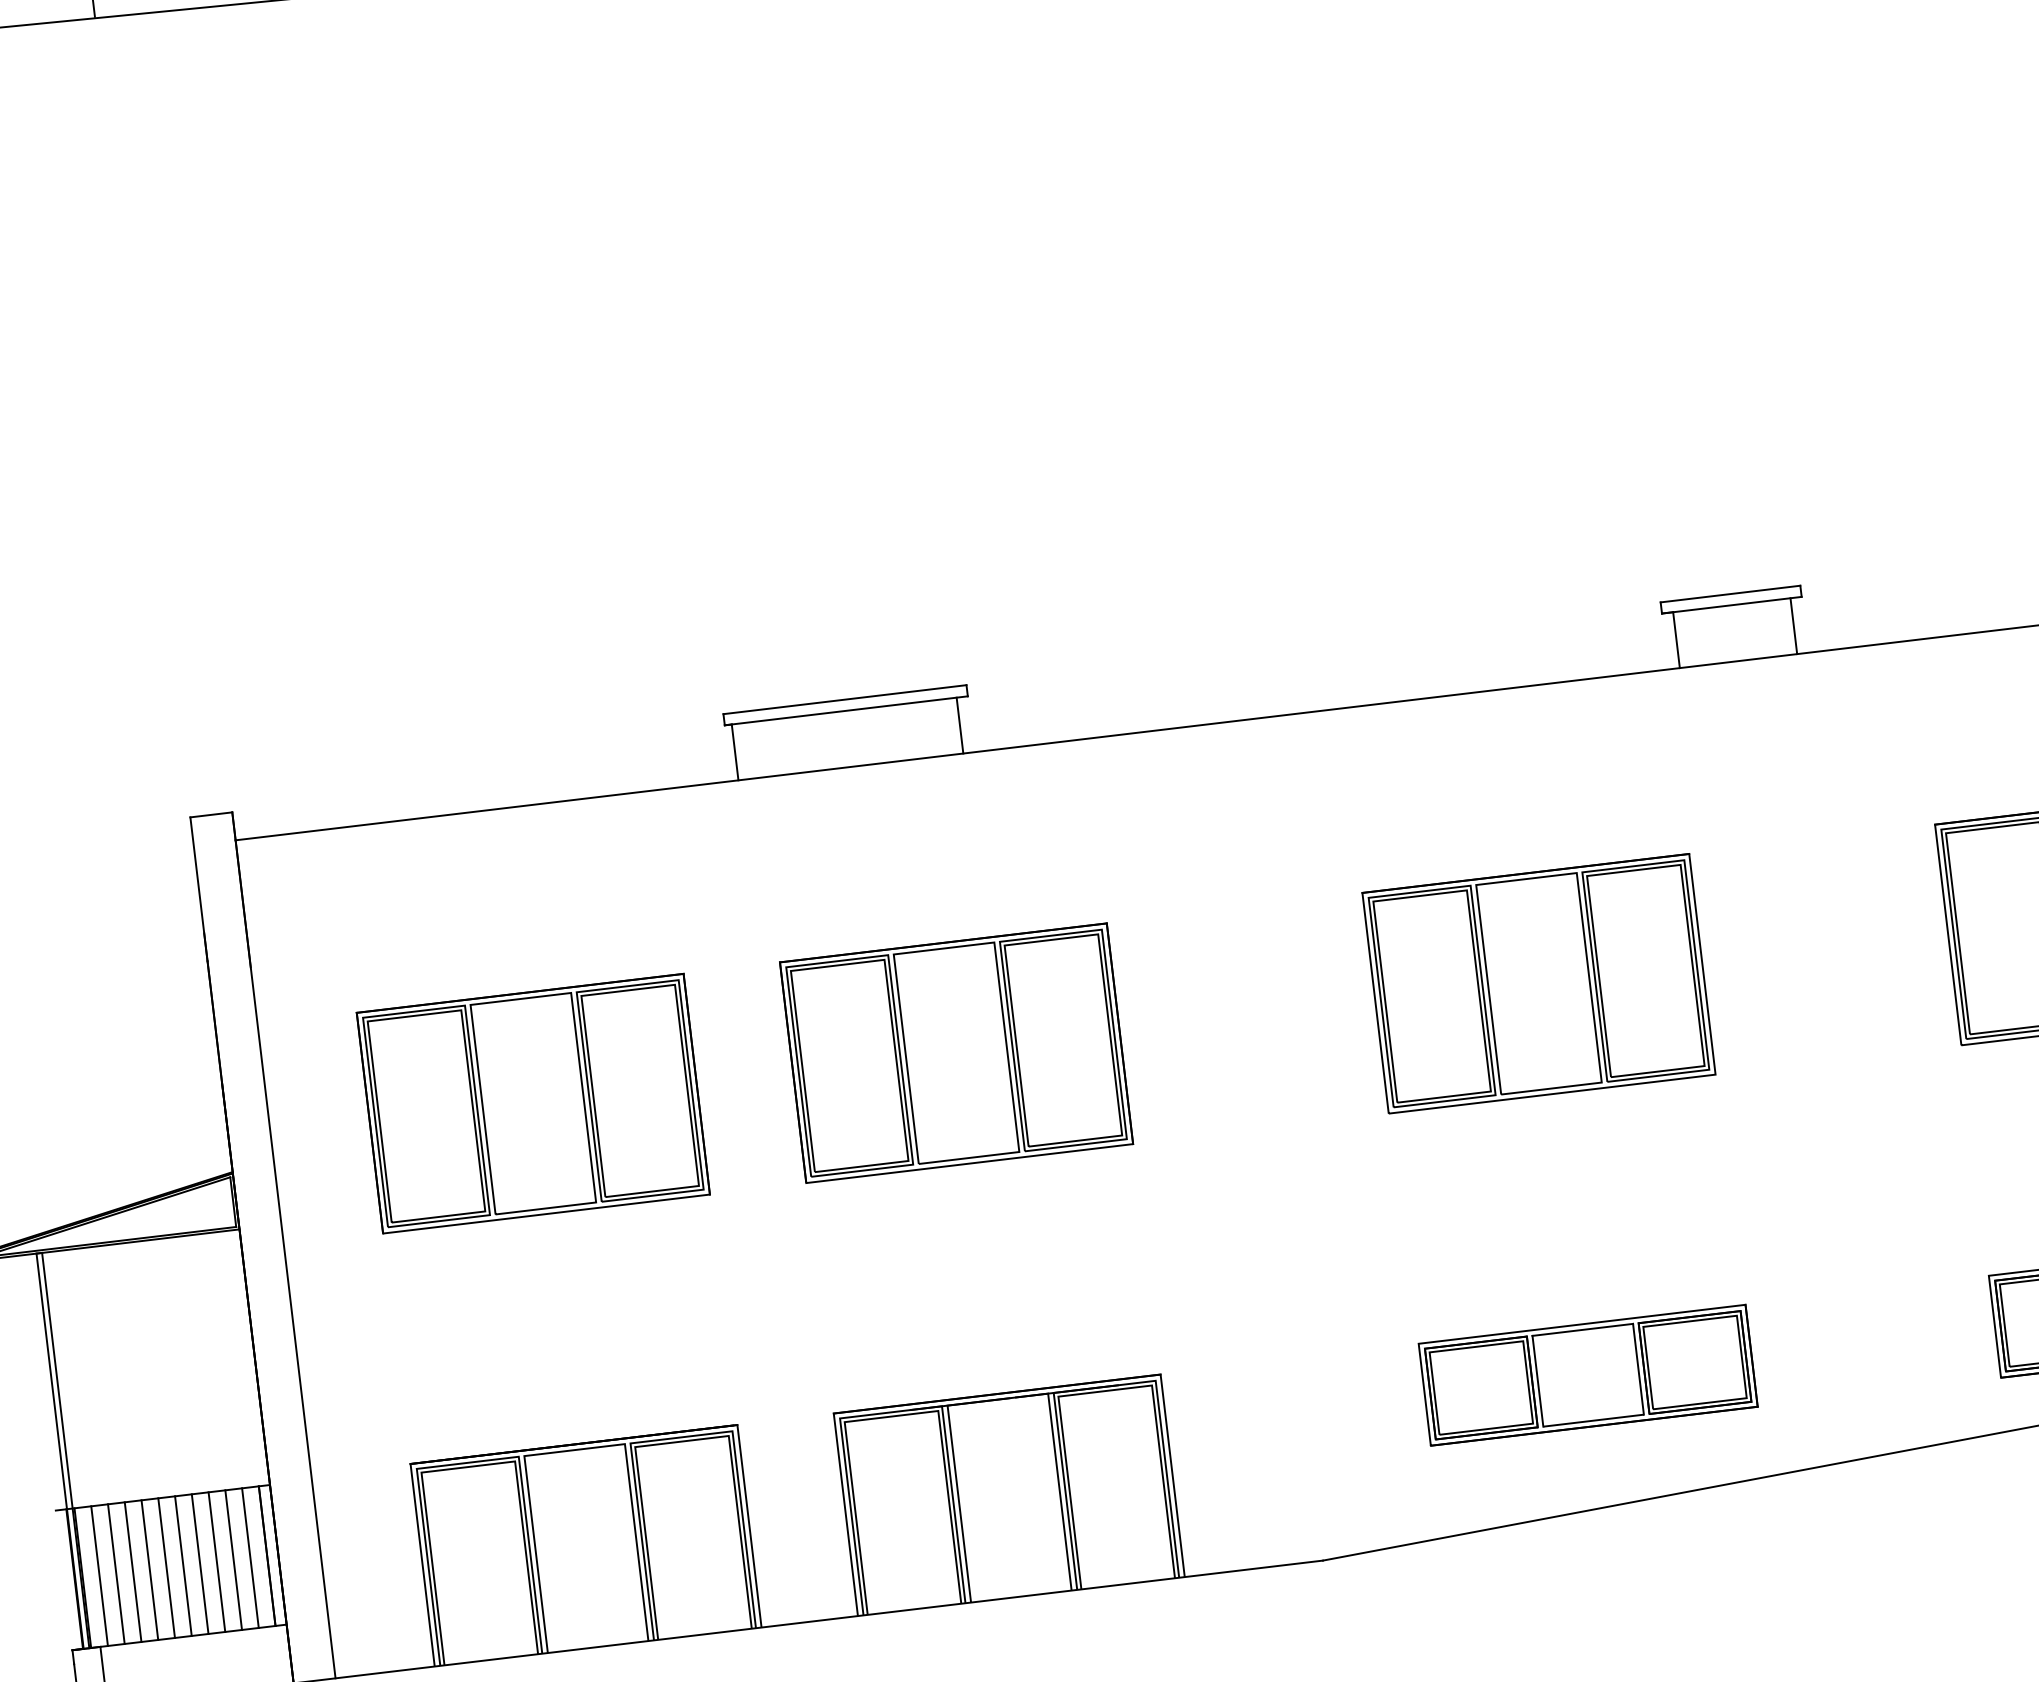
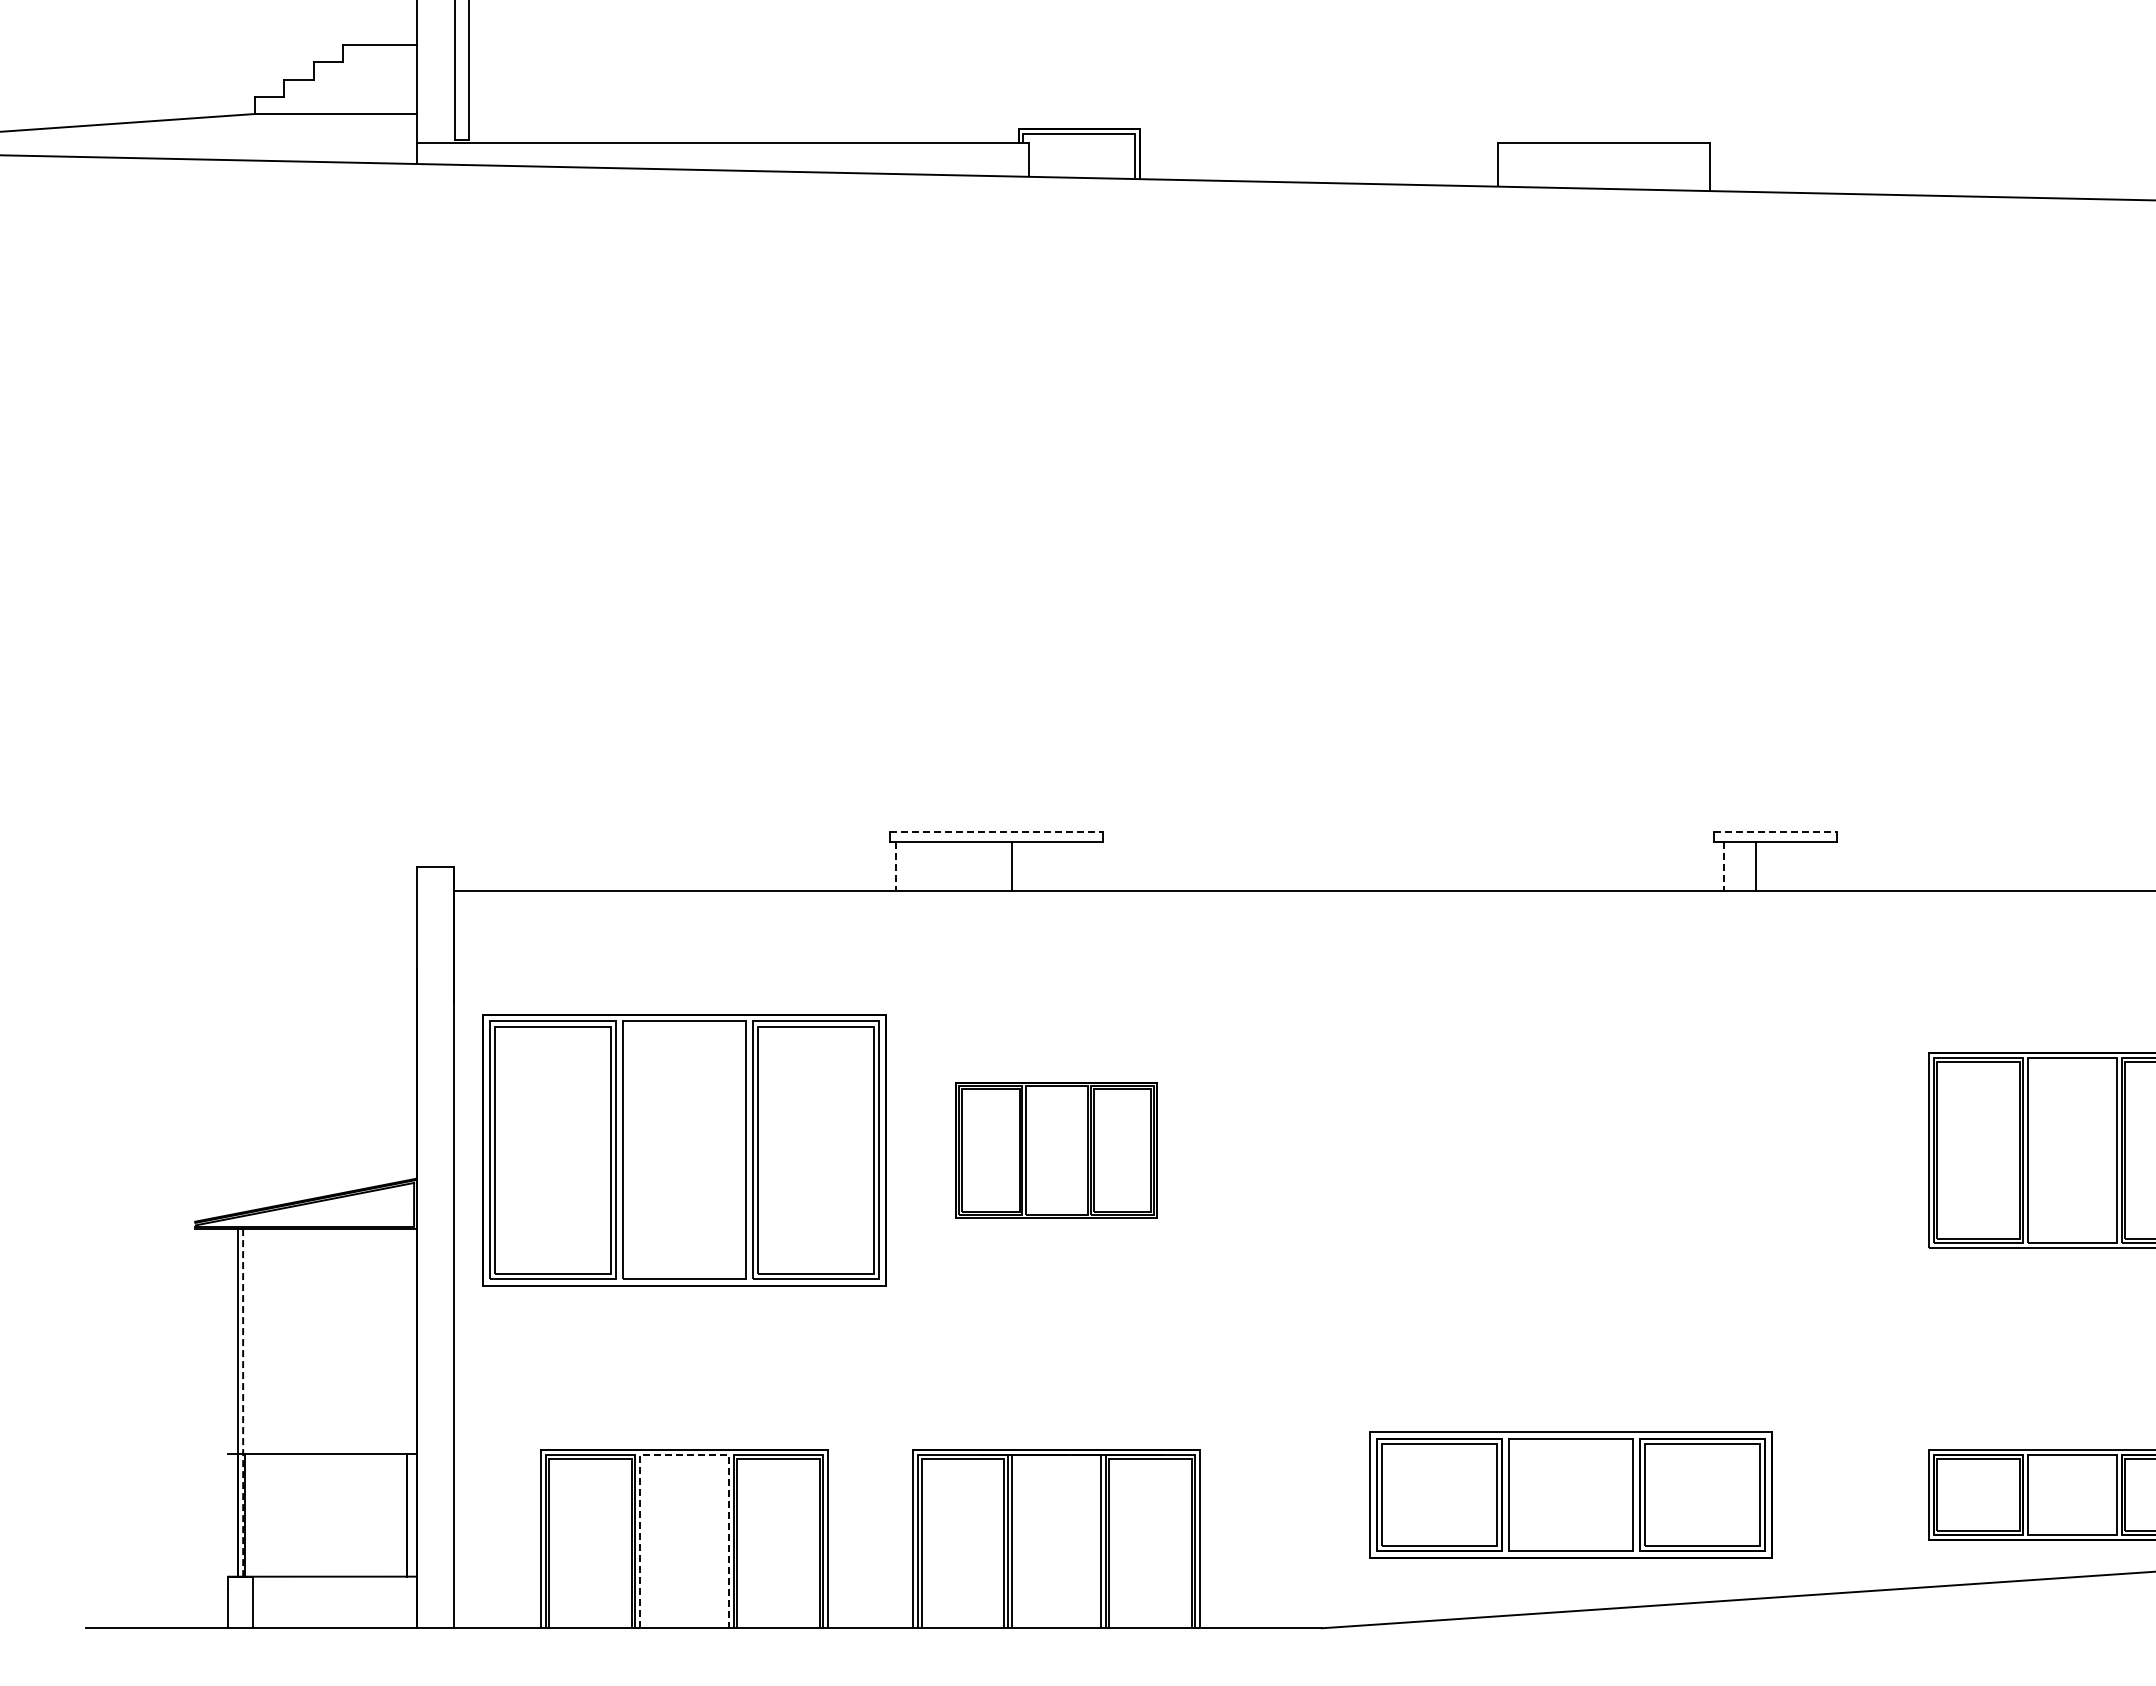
line: (1730, 594) -> (1775, 832), solid -> dashed
line: (1793, 625) -> (1755, 866), moved
line: (1676, 639) -> (1723, 866), solid -> dashed
line: (845, 699) -> (996, 832), solid -> dashed
line: (959, 725) -> (1011, 866), moved
line: (734, 752) -> (895, 866), solid -> dashed
part: (1538, 983) -> (1568, 1150), removed
part: (956, 1053) -> (1056, 1150), size x0.7
part: (533, 1103) -> (684, 1150), size x1.4
part: (1587, 1374) -> (1570, 1494), size x1.4
line: (66, 1450) -> (243, 1402), solid -> dashed
line: (574, 1450) -> (684, 1455), solid -> dashed
line: (250, 1557) -> (392, 1514), removed
line: (233, 1559) -> (377, 1514), removed
line: (216, 1561) -> (362, 1514), removed
line: (199, 1563) -> (347, 1514), removed
line: (183, 1565) -> (333, 1514), removed
line: (166, 1567) -> (318, 1514), removed
line: (149, 1569) -> (303, 1514), removed
line: (133, 1571) -> (289, 1514), removed
line: (116, 1573) -> (274, 1514), removed
line: (99, 1575) -> (259, 1514), removed

